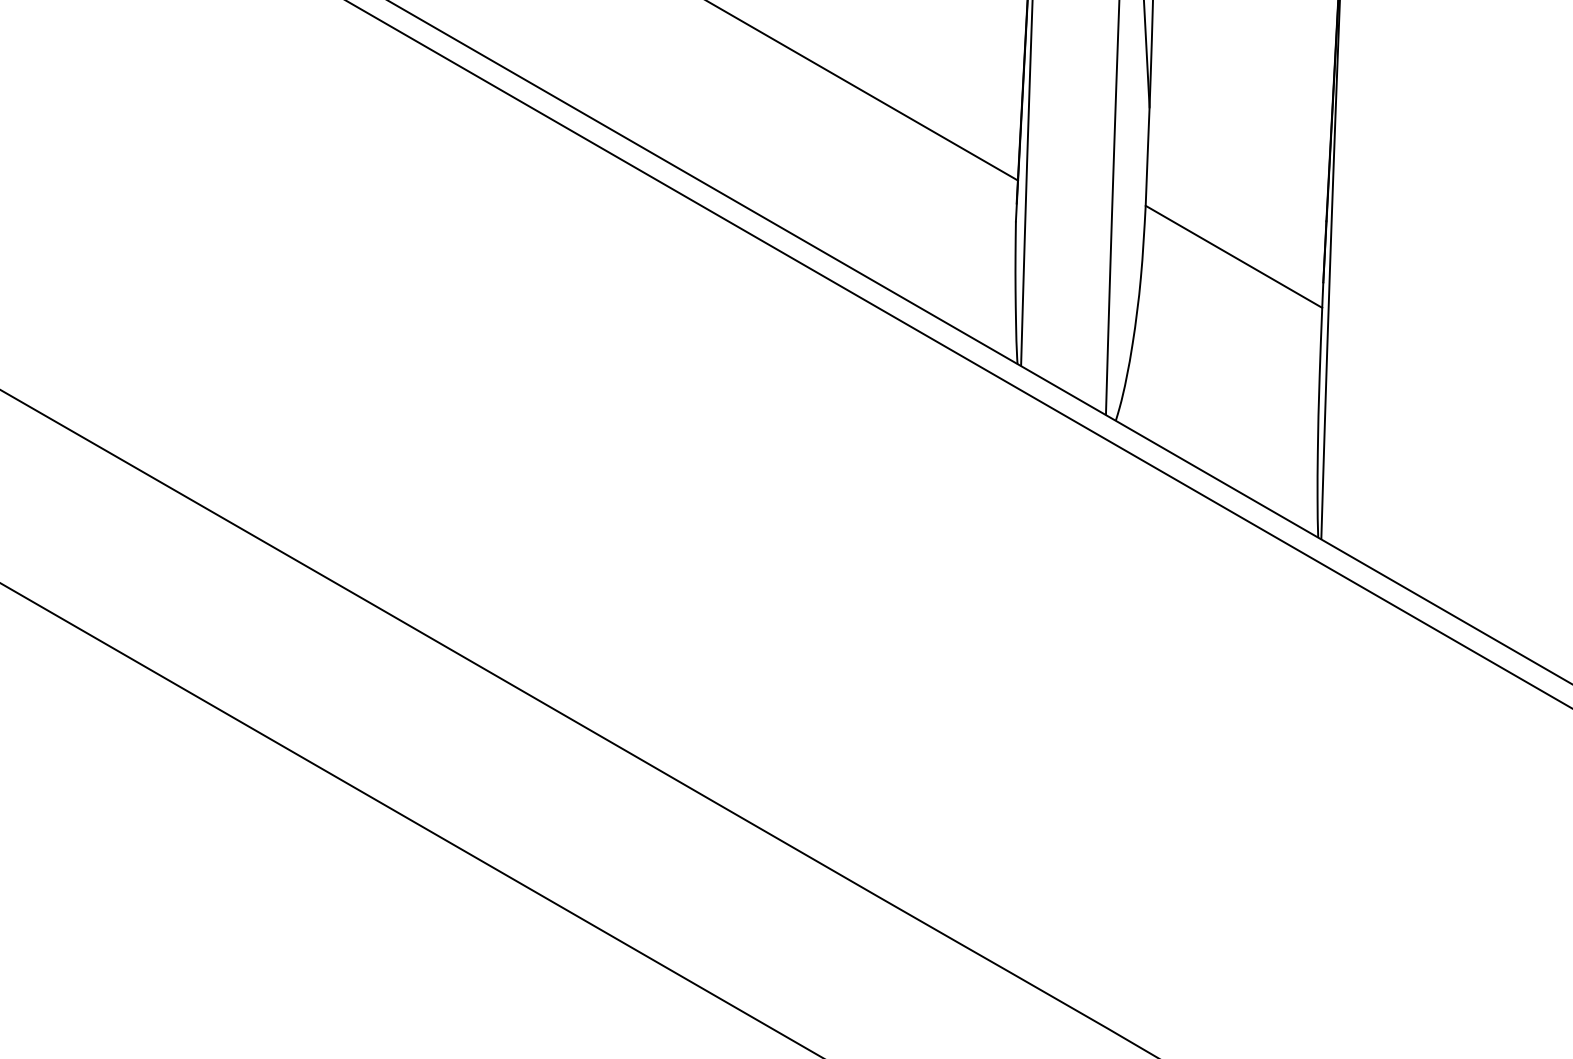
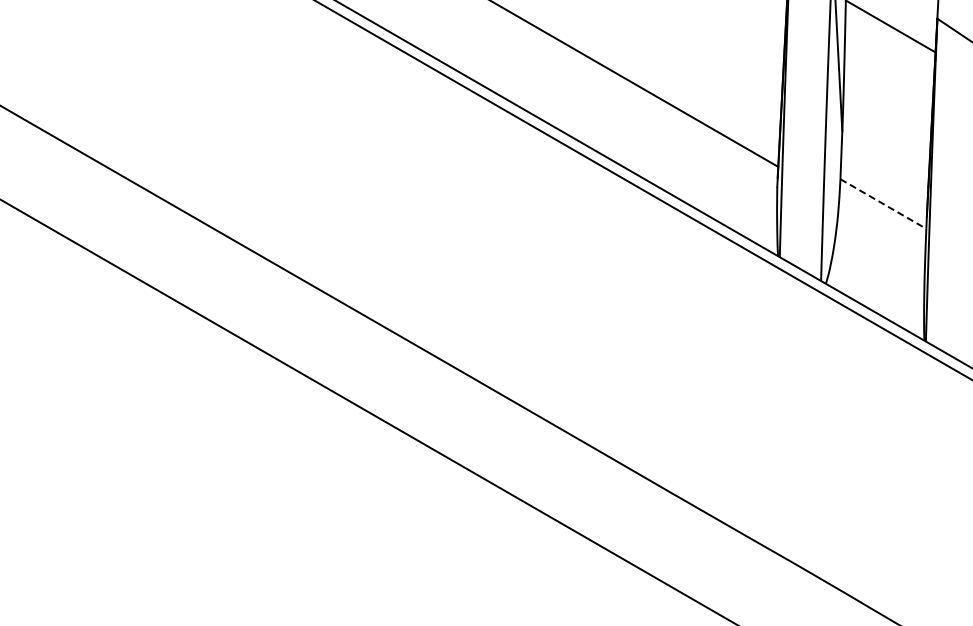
line: (1234, 257) -> (883, 204), solid -> dashed

